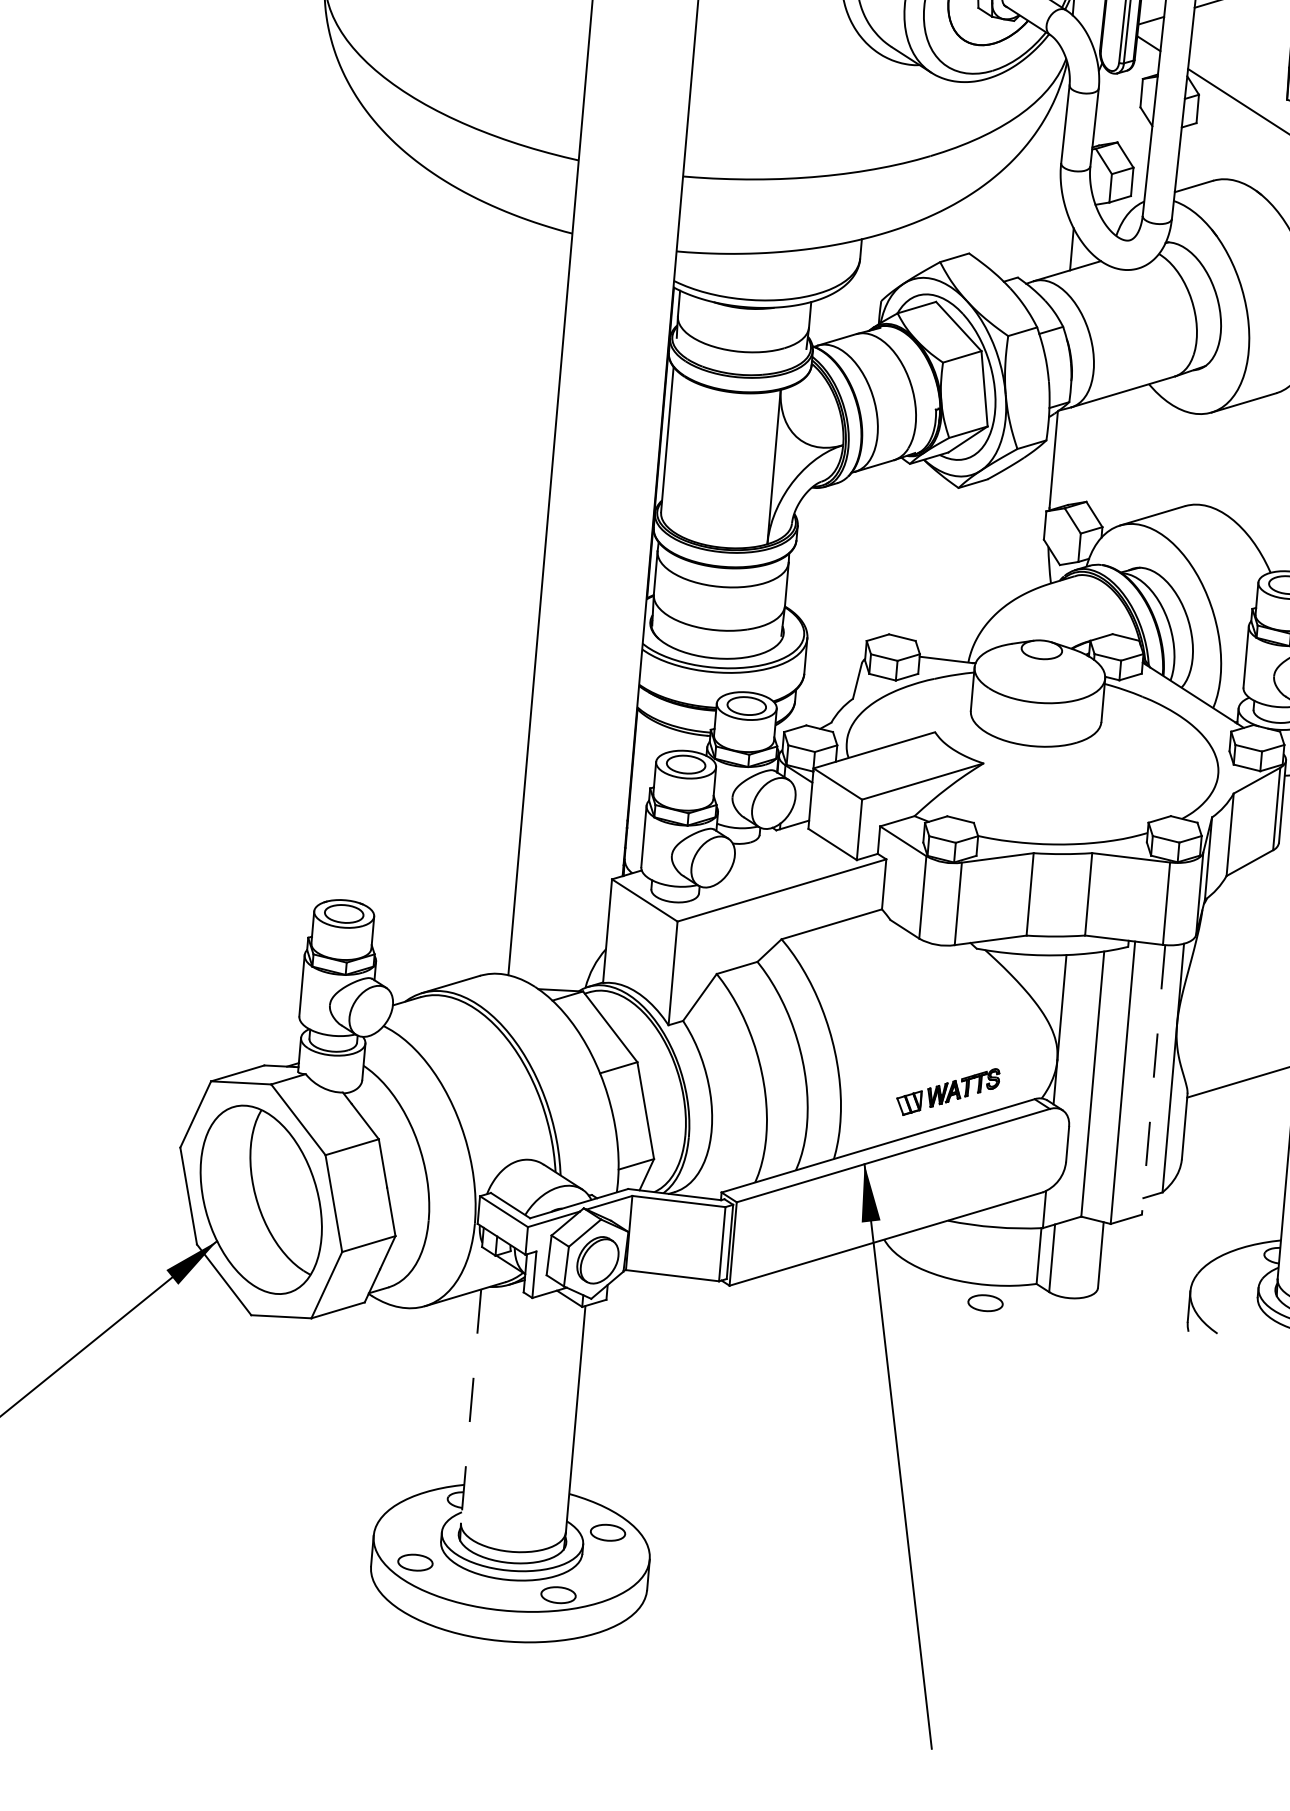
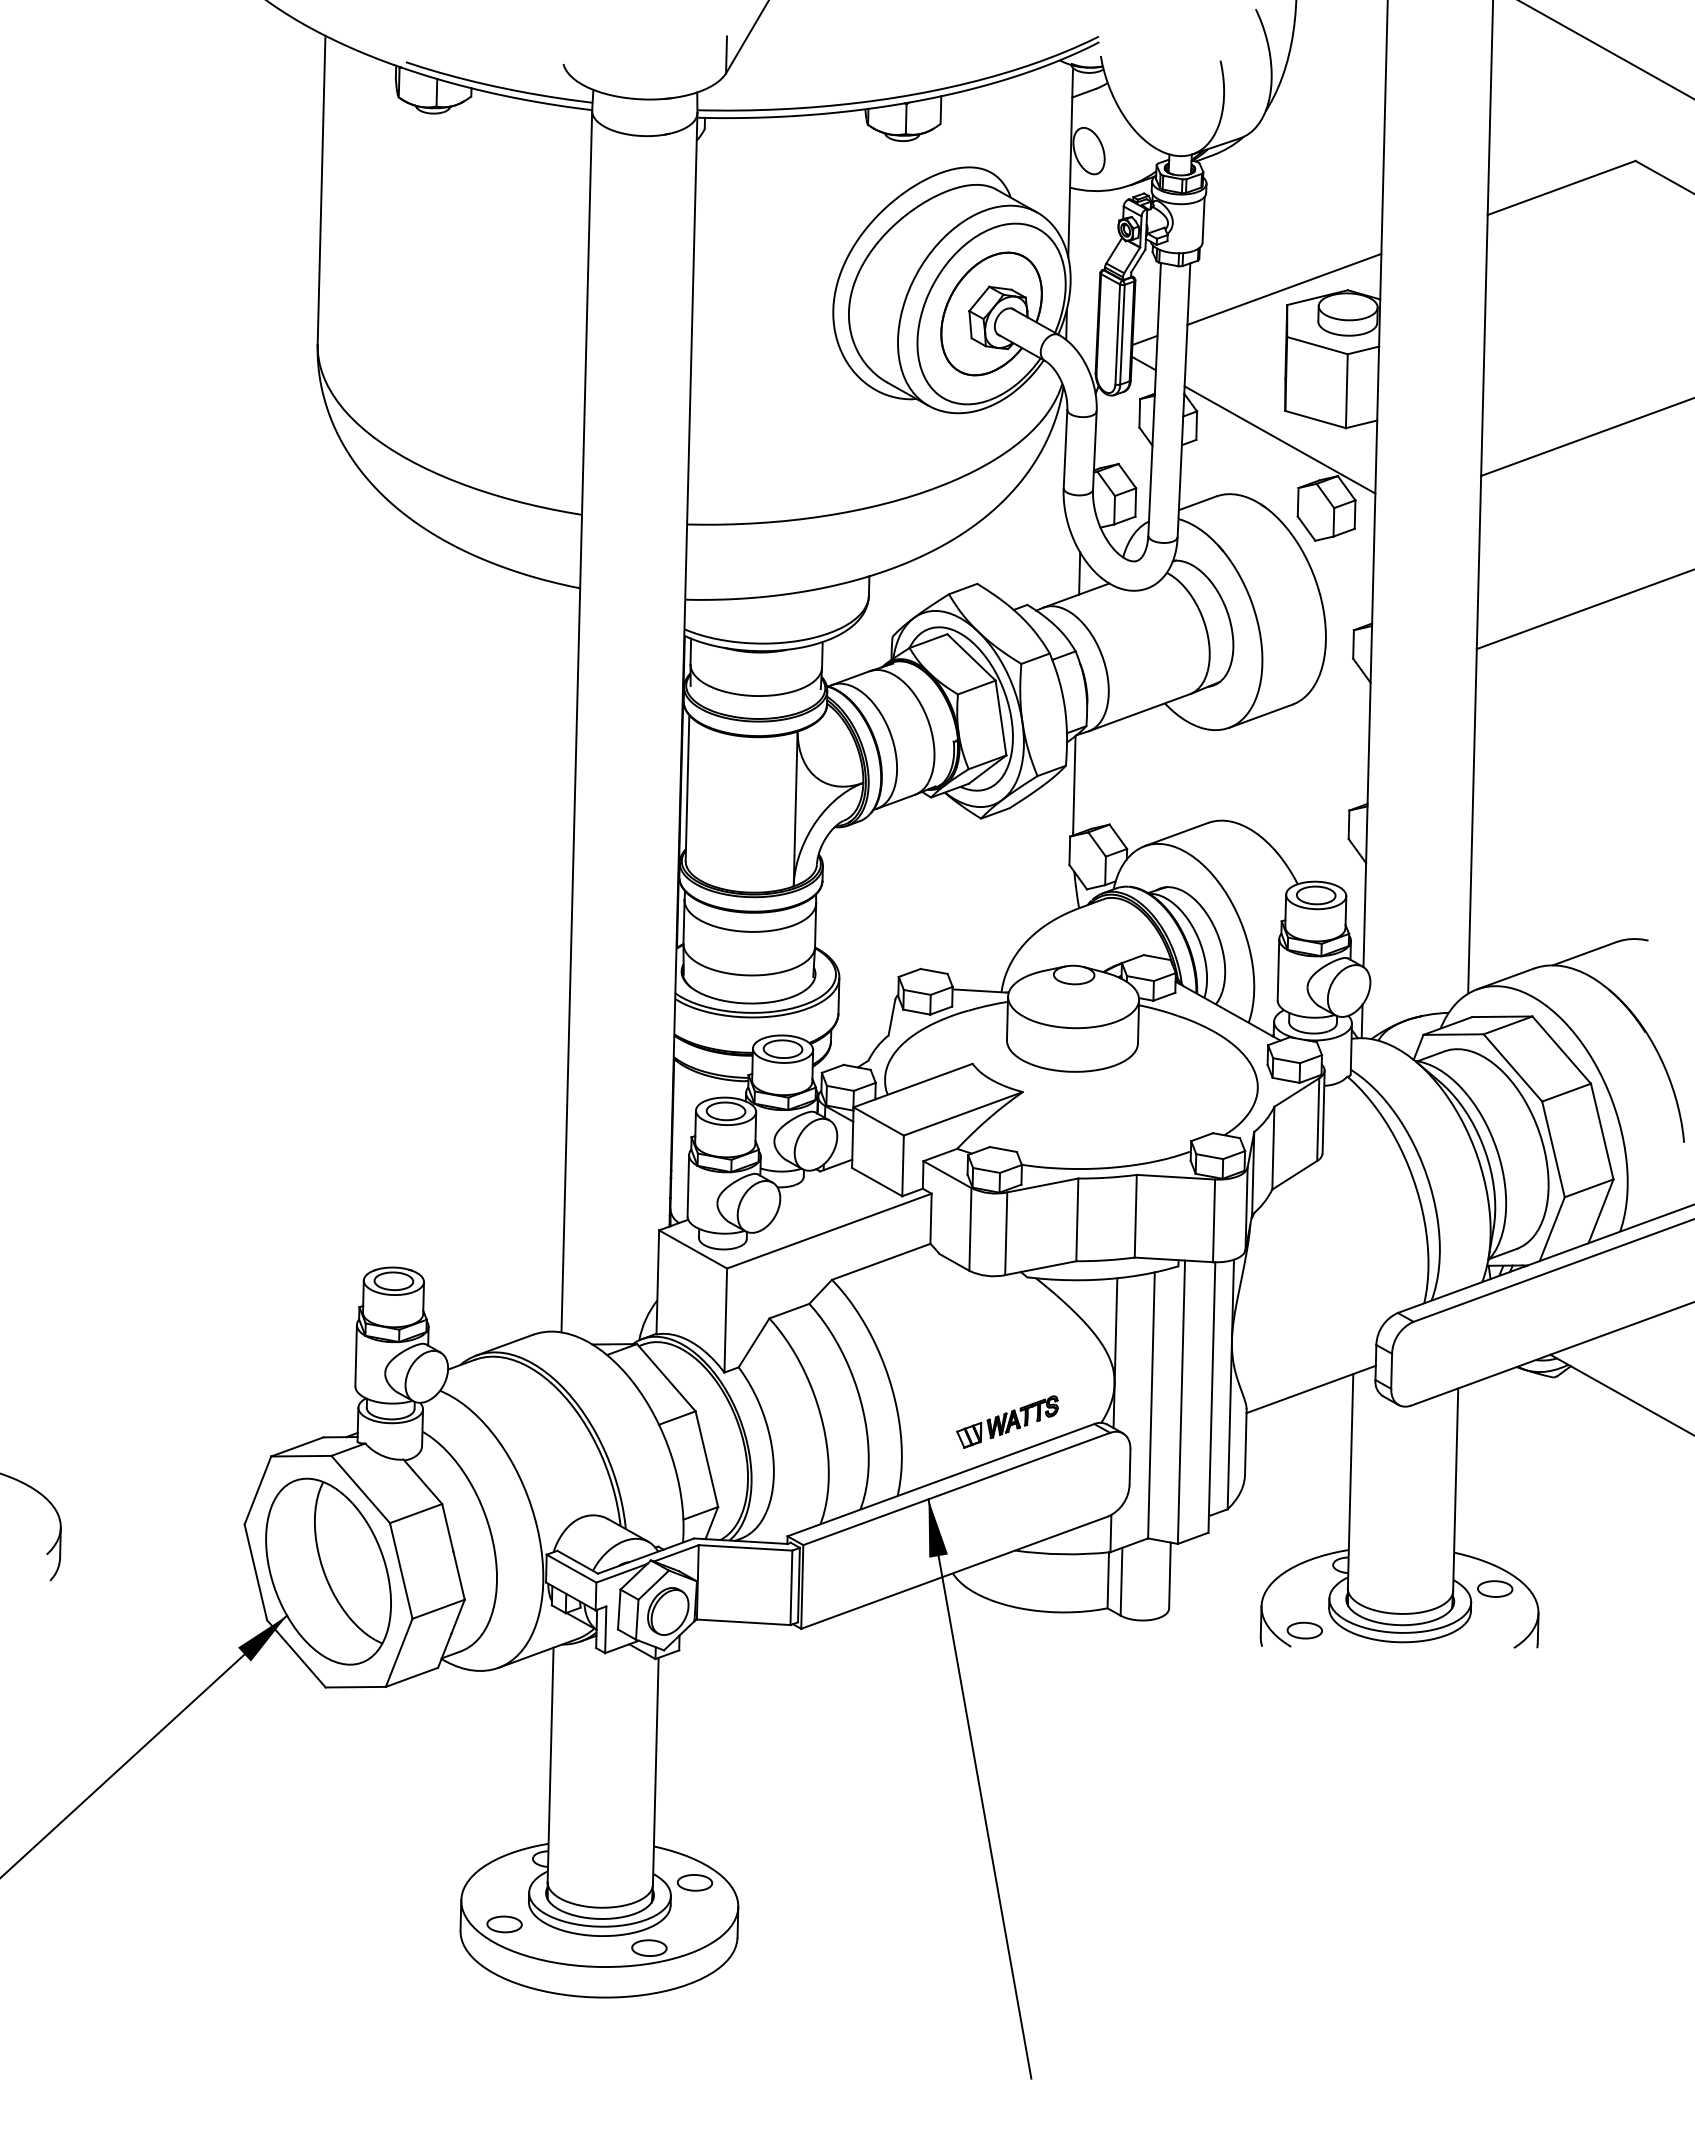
line: (1153, 1080) -> (1211, 1398), dashed -> solid
part: (985, 1303) -> (1304, 1630), moved
line: (470, 1406) -> (550, 1765), dashed -> solid

